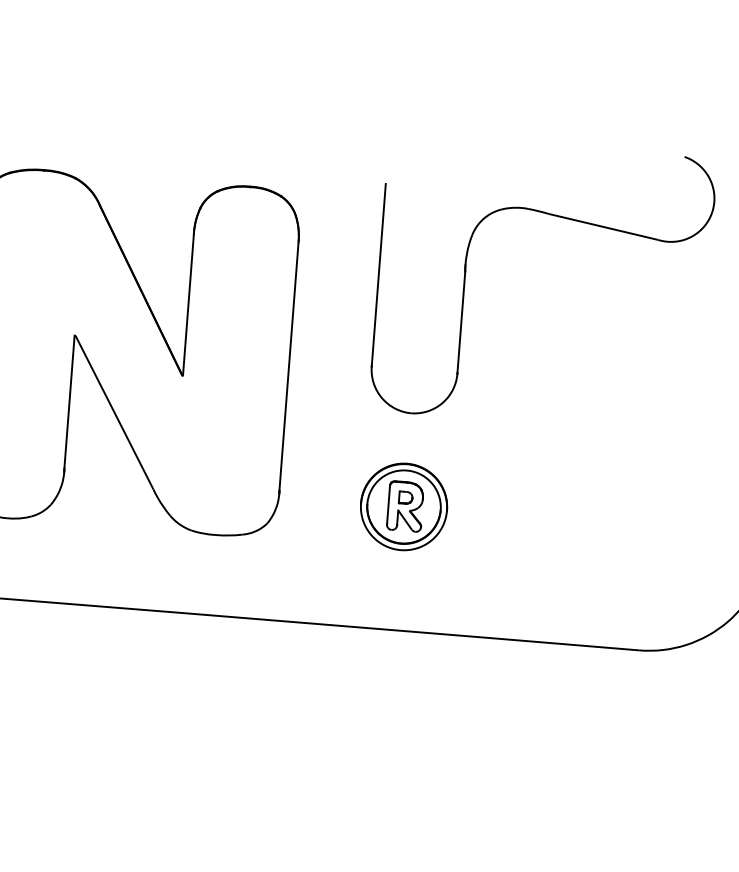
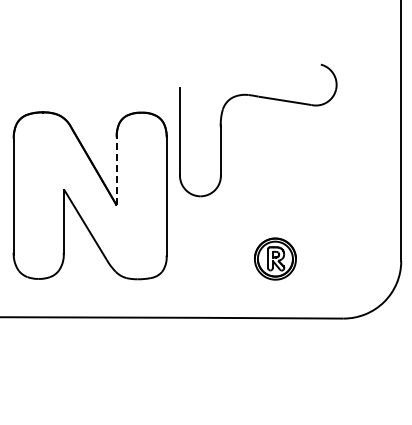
part: (556, 218) -> (262, 98), moved
line: (187, 305) -> (116, 171), solid -> dashed
part: (404, 505) -> (275, 258), moved

